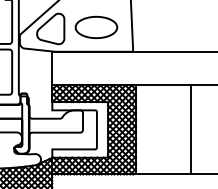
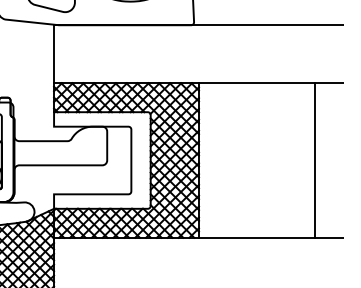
line: (190, 129) -> (314, 159), moved

